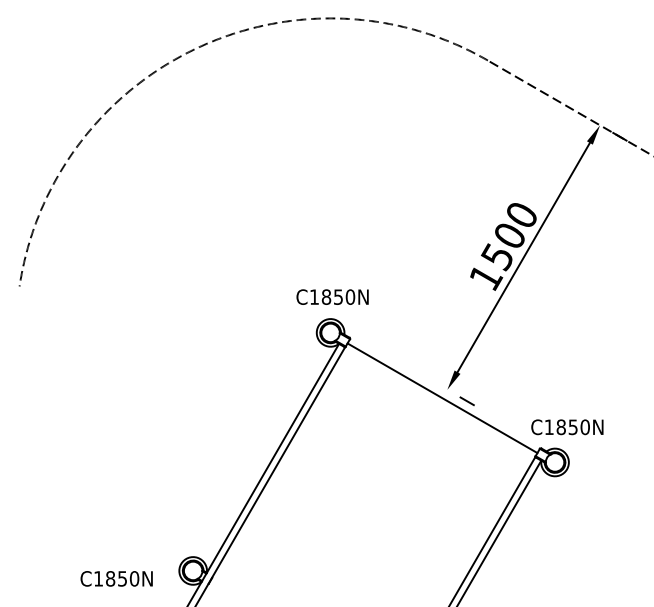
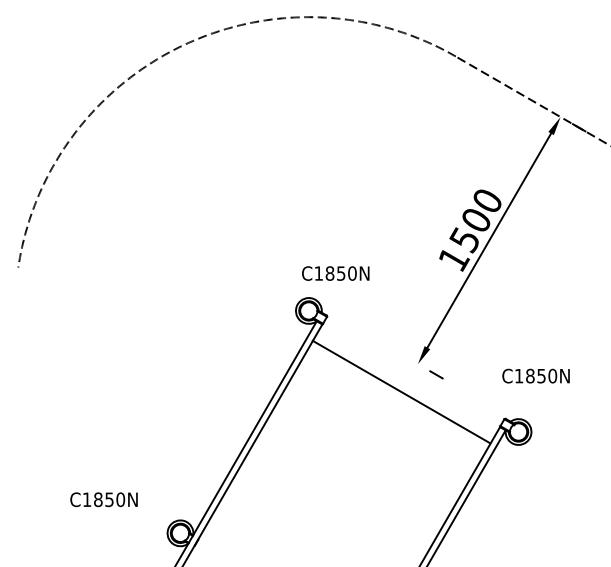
text: (332, 297) -> (335, 273), moved
line: (442, 397) -> (401, 391), moved
text: (566, 426) -> (535, 375), moved
text: (116, 578) -> (103, 499), moved

